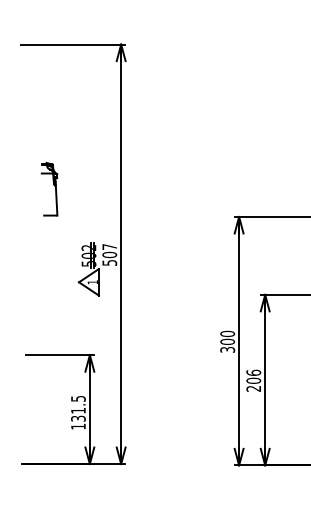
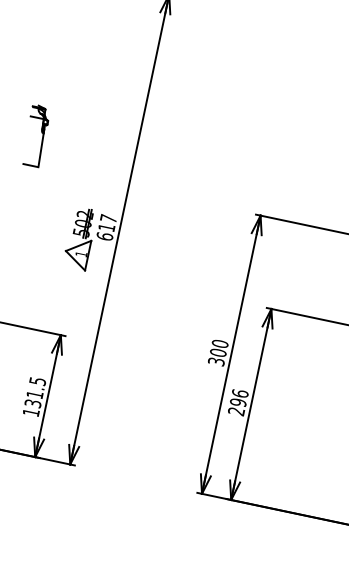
part: (49, 189) -> (35, 136), moved
text: (109, 258) -> (105, 231), 507 -> 617
text: (253, 380) -> (238, 402), 206 -> 296

